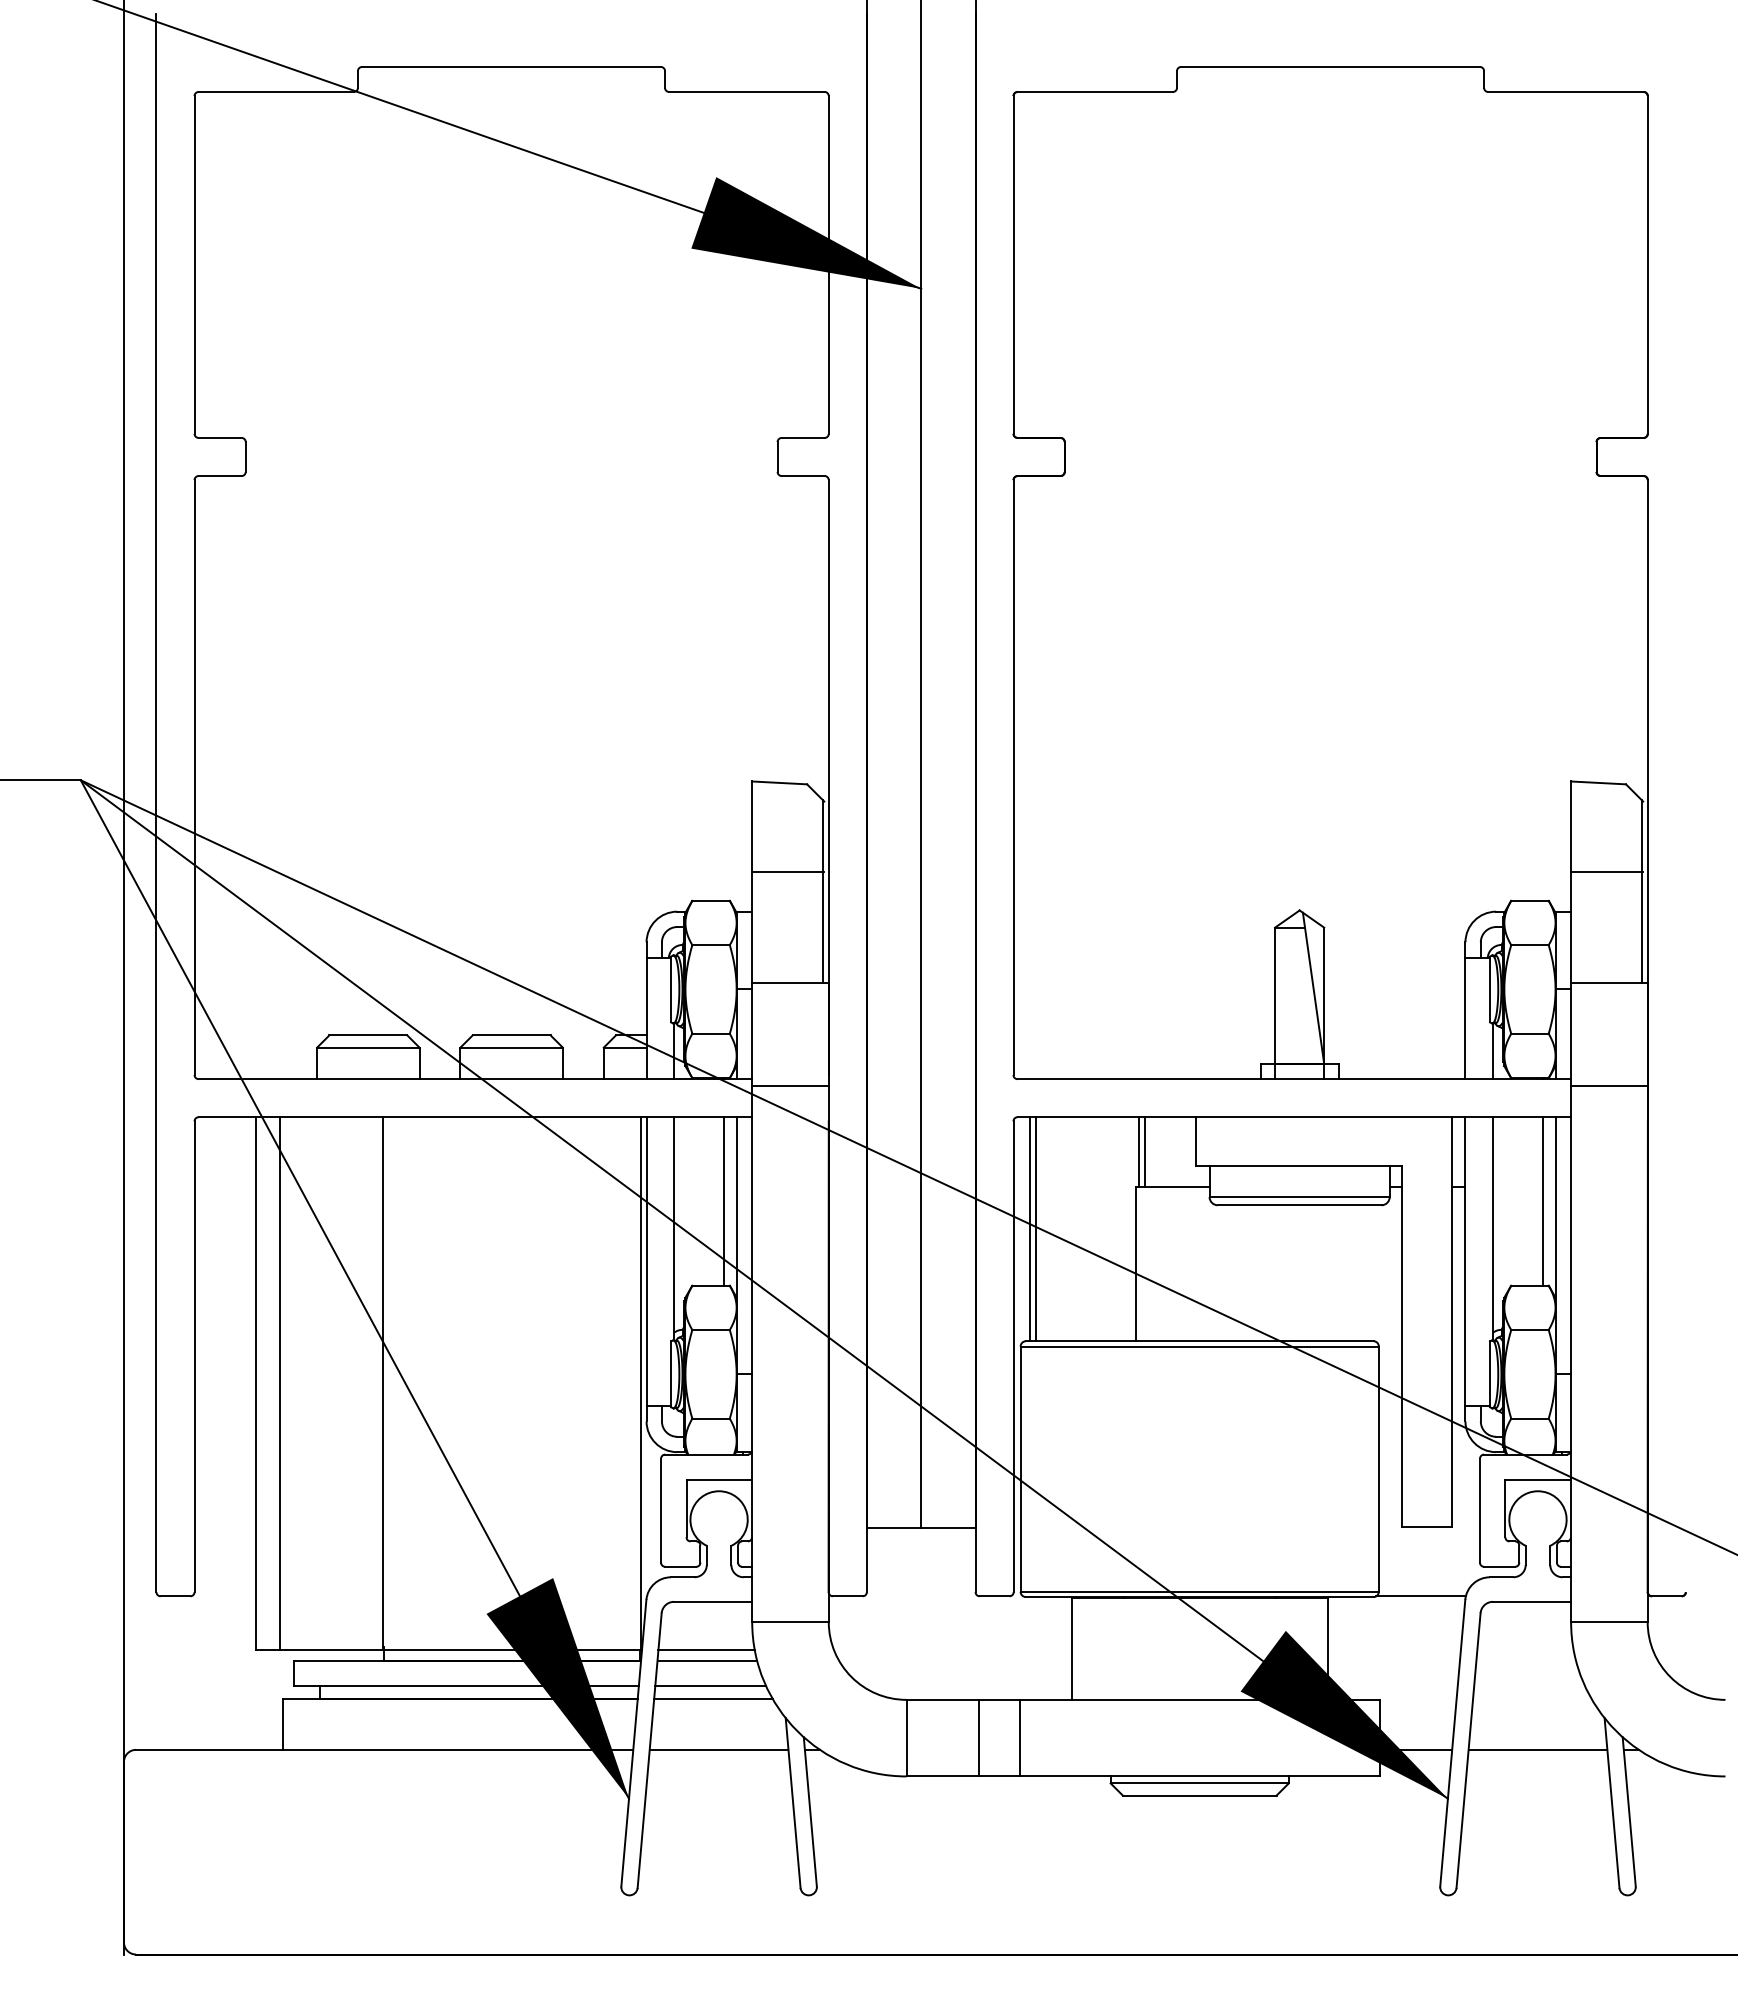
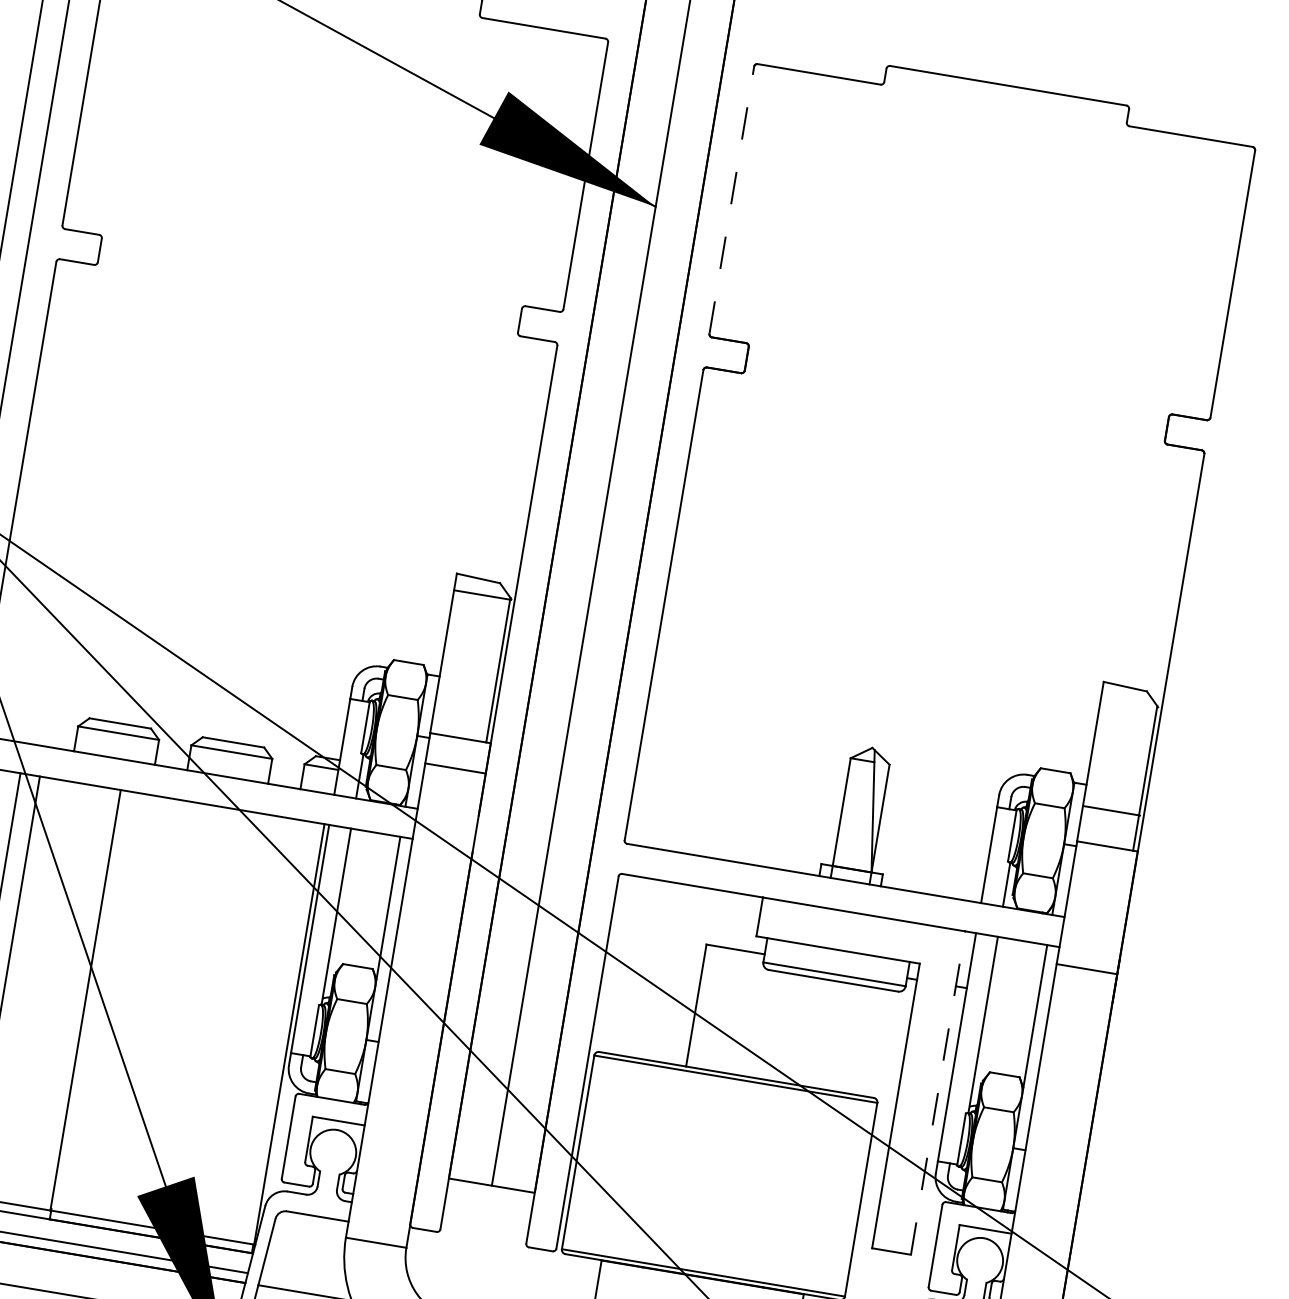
line: (1013, 264) -> (731, 199), solid -> dashed
line: (788, 871) -> (482, 595), moved
line: (1606, 871) -> (1111, 810), moved
line: (790, 1085) -> (455, 768), moved
line: (1609, 1085) -> (1087, 969), moved
line: (1138, 1151) -> (713, 917), removed
line: (1145, 1151) -> (718, 917), removed
line: (724, 1201) -> (379, 901), removed
line: (1543, 1201) -> (1026, 1010), removed
line: (1030, 1229) -> (617, 964), removed
line: (1036, 1229) -> (622, 965), removed
line: (1451, 1321) -> (938, 1092), solid -> dashed
line: (706, 1649) -> (306, 1253), removed
line: (707, 1660) -> (305, 1262), removed
line: (710, 1685) -> (304, 1282), removed

